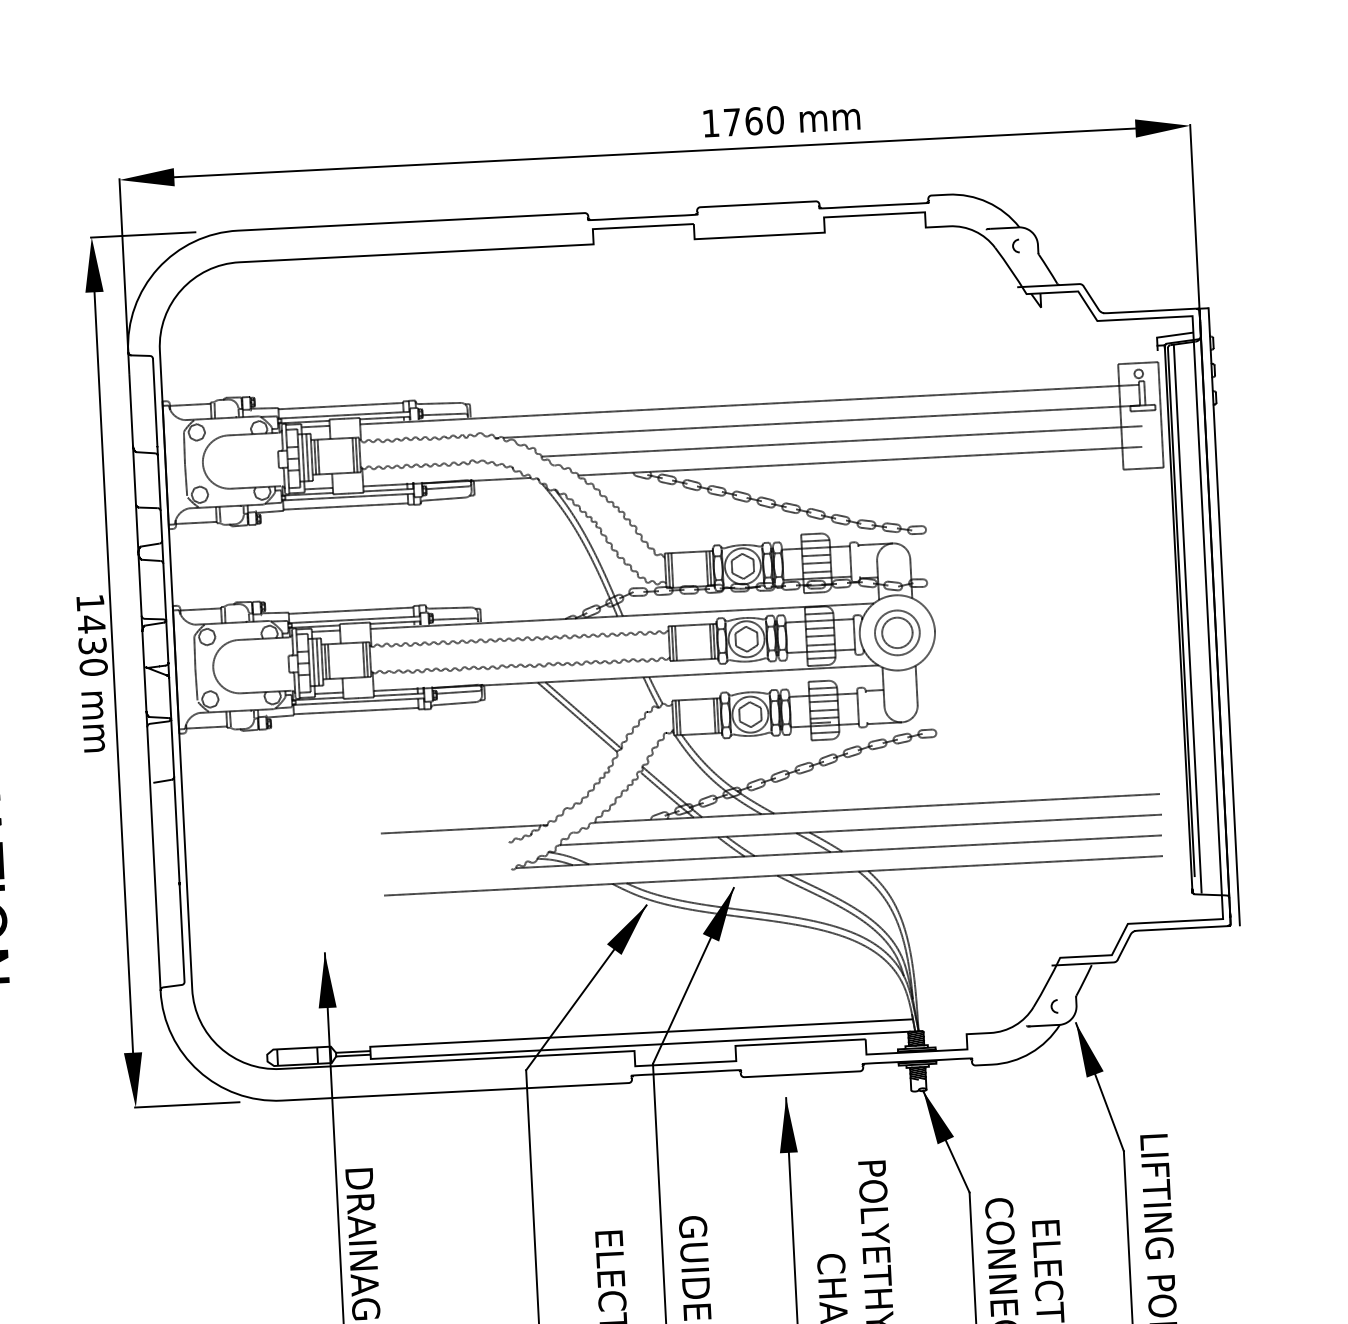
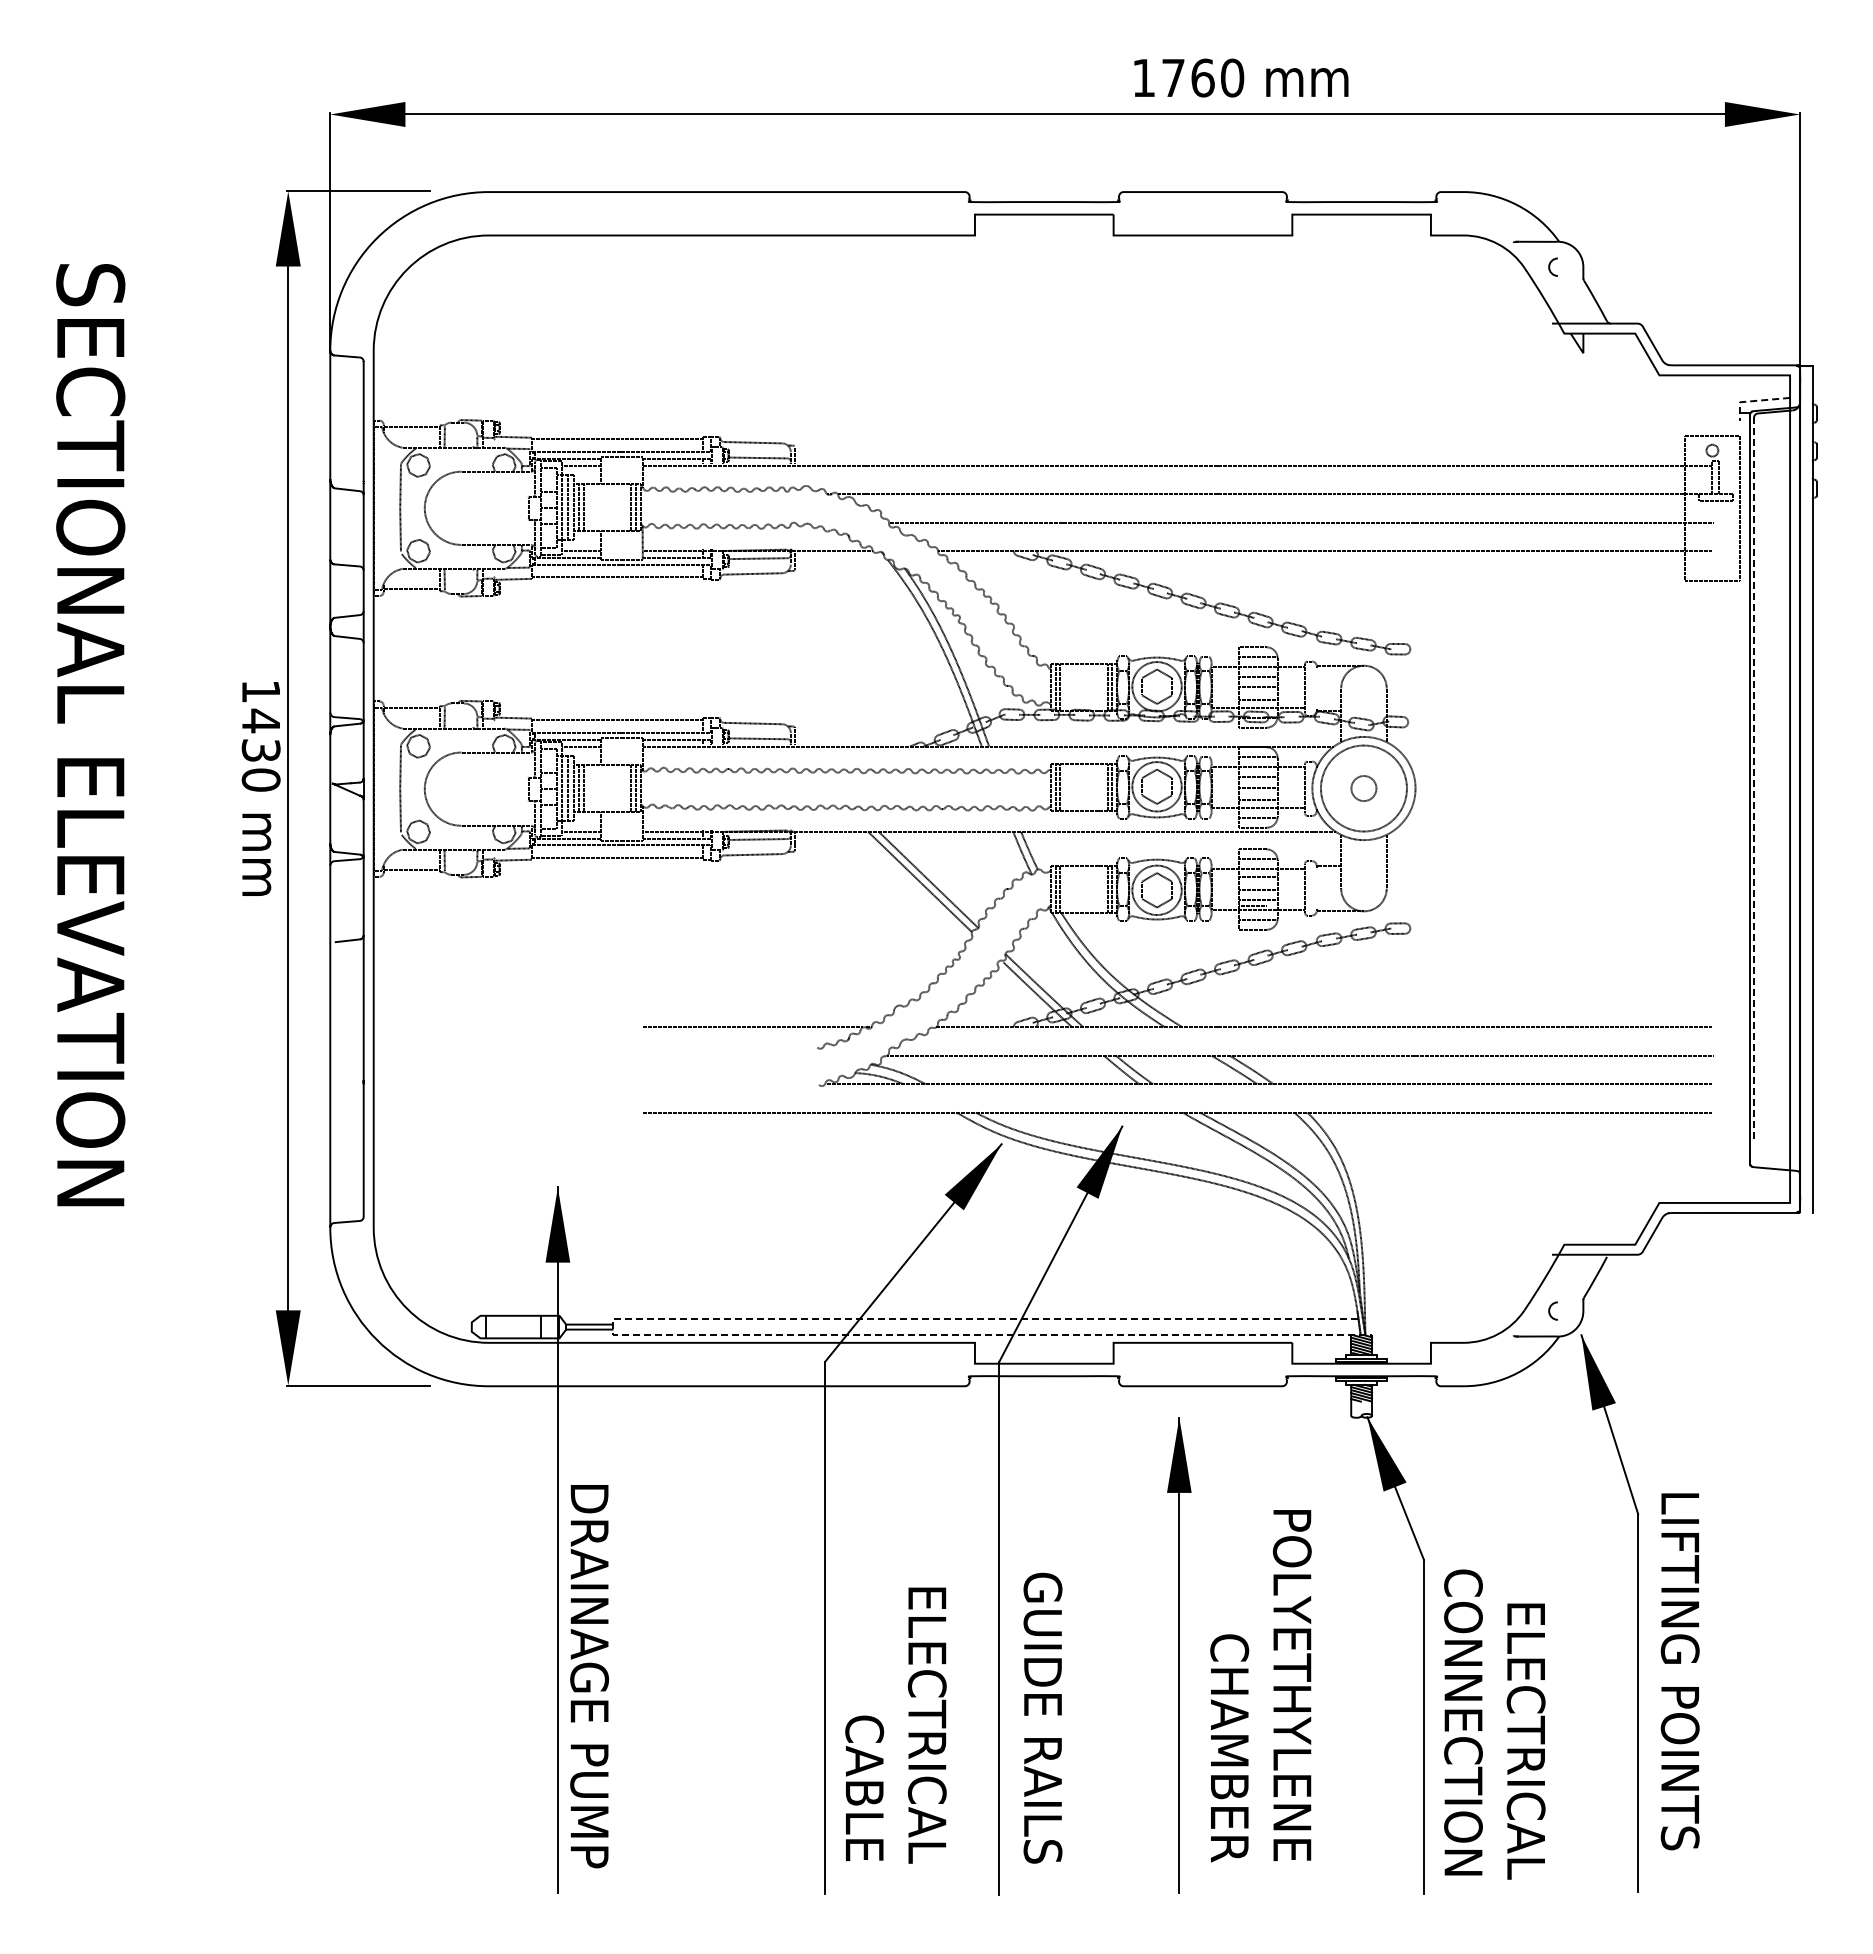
line: (1167, 336) -> (1754, 401), solid -> dashed
line: (1181, 611) -> (1754, 779), solid -> dashed
line: (1187, 618) -> (1762, 789), removed
circle: (897, 632) -> (1363, 788), size x0.6
circle: (897, 632) -> (1363, 788), size x1.4
line: (370, 1058) -> (613, 1334), solid -> dashed

